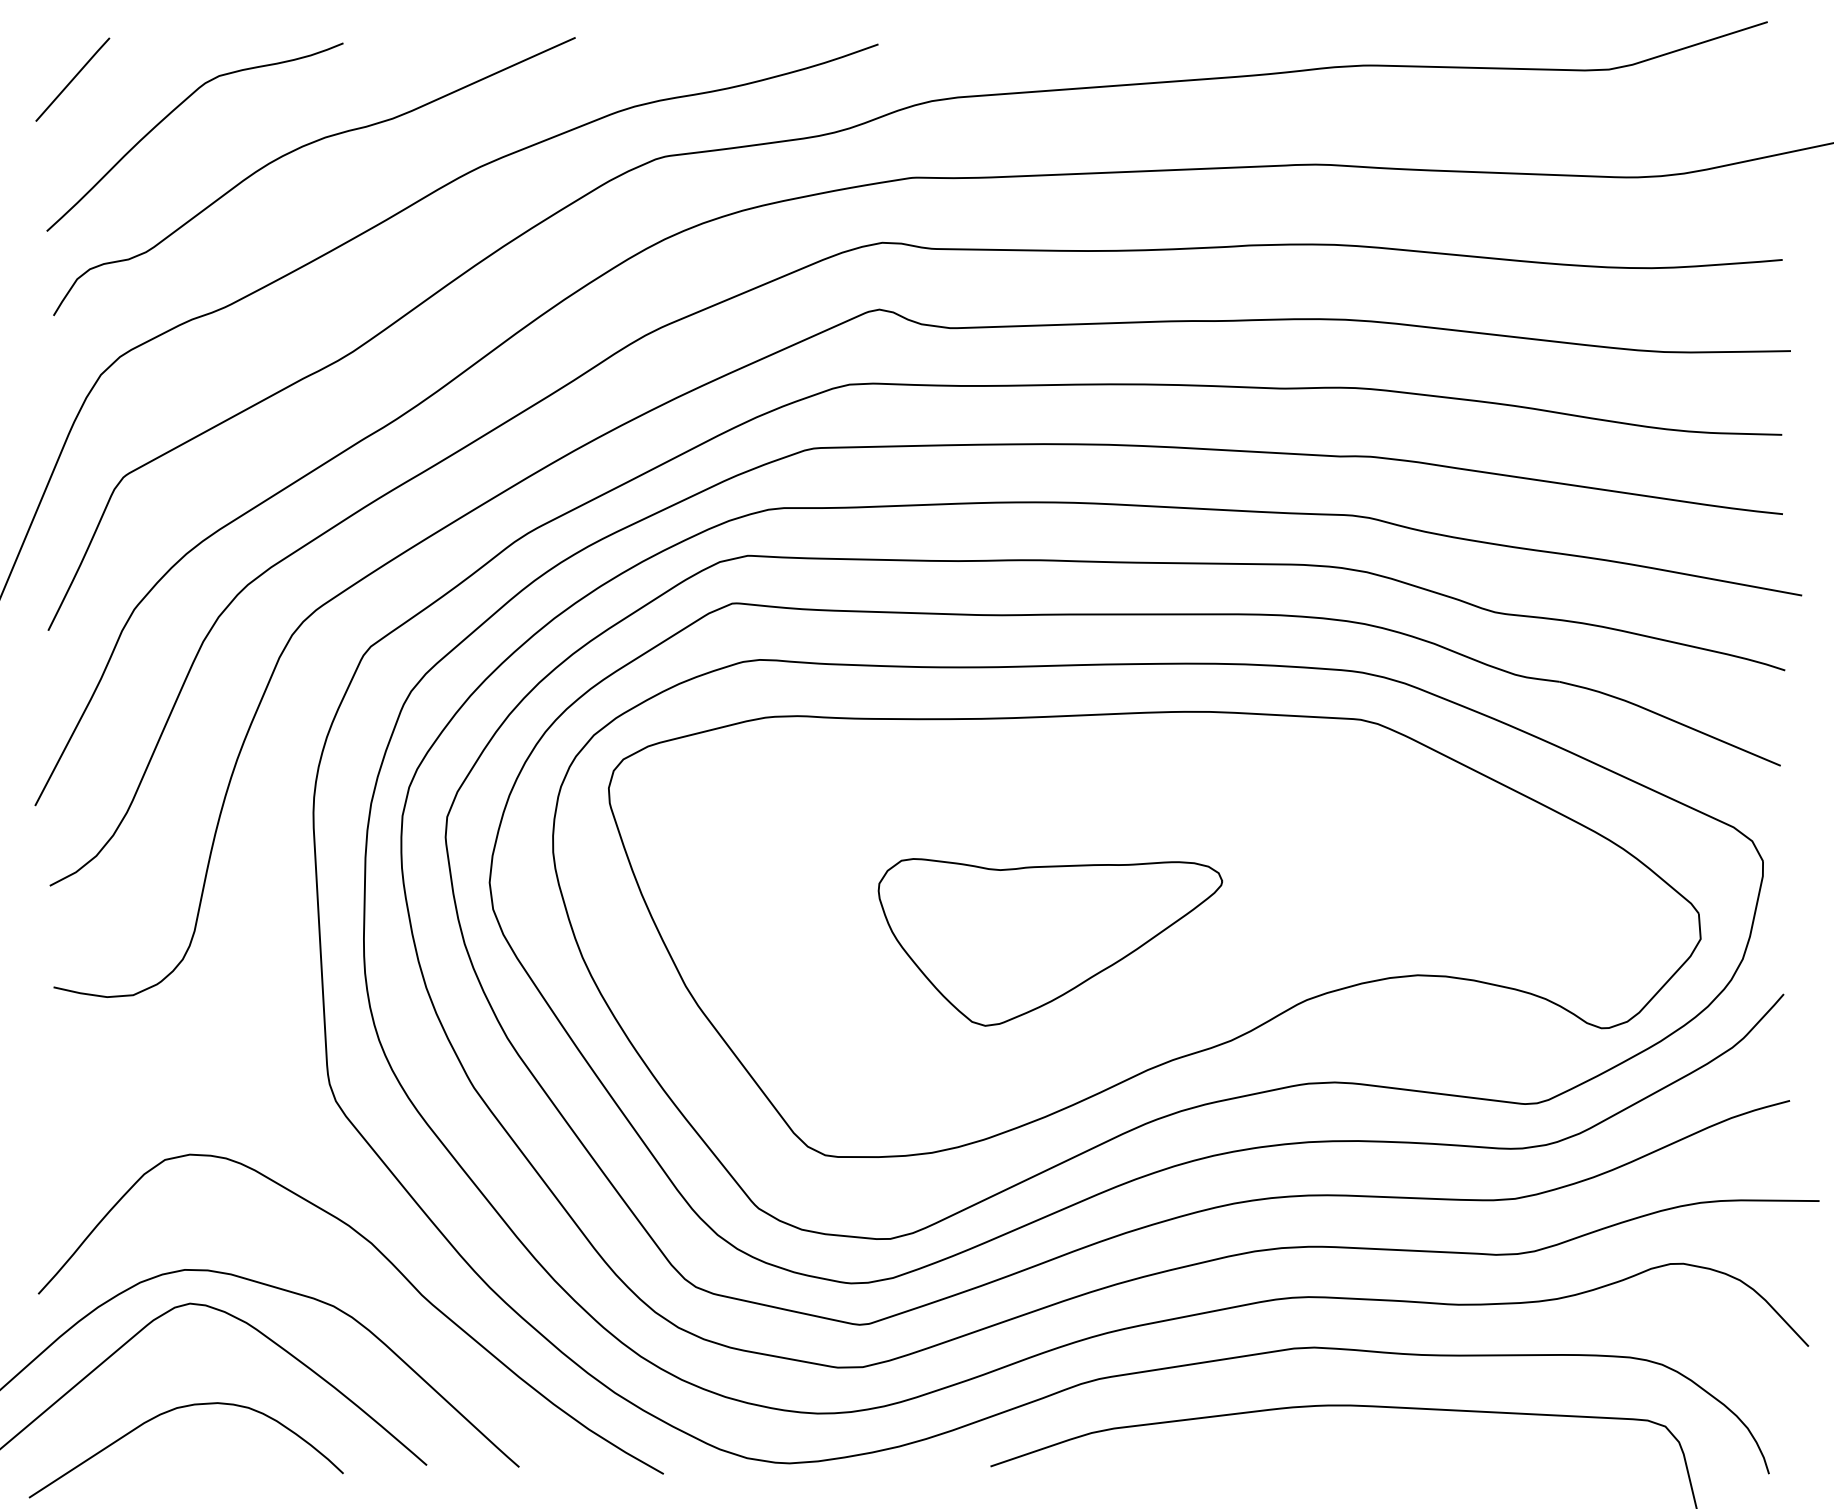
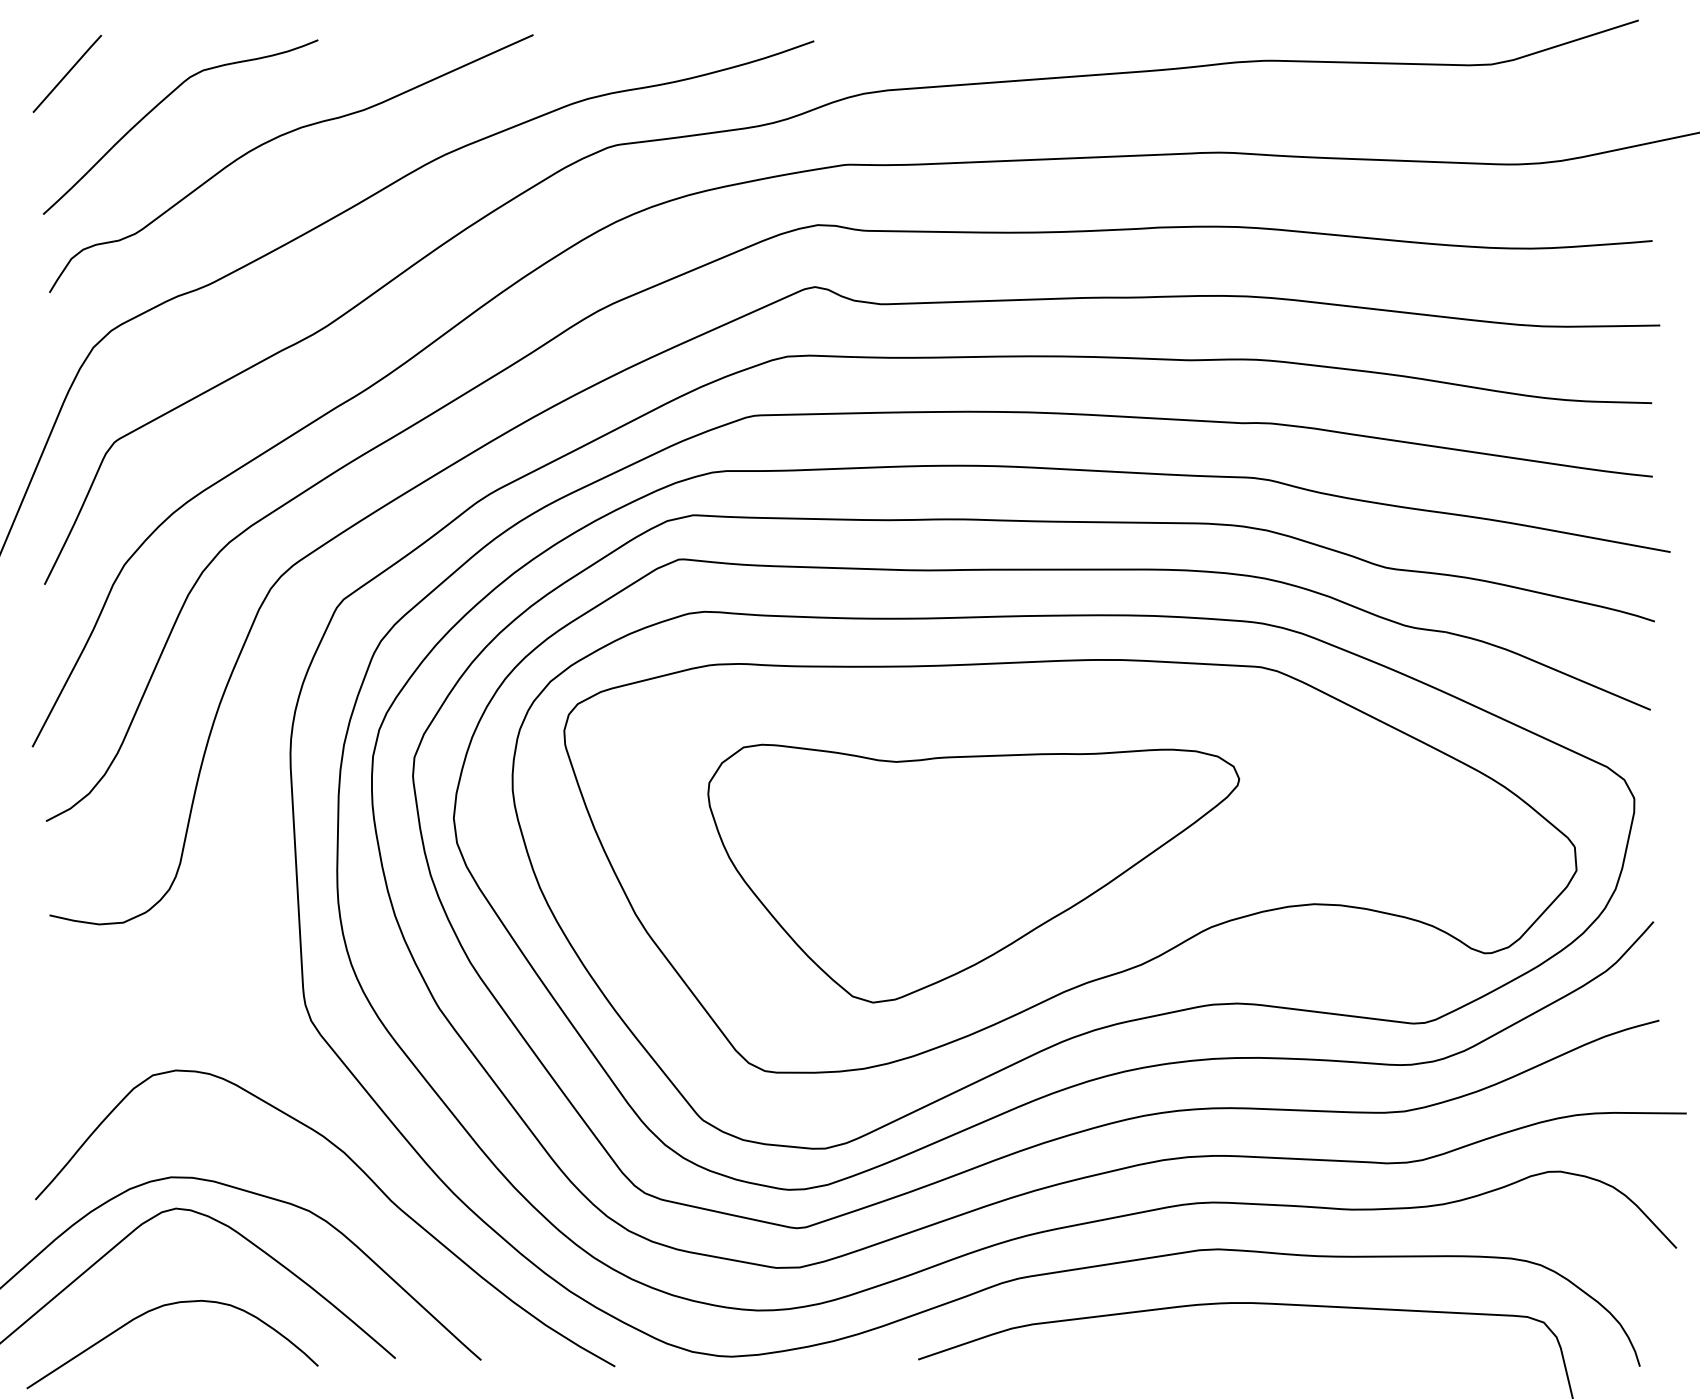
part: (1050, 942) -> (973, 873), size x1.67

